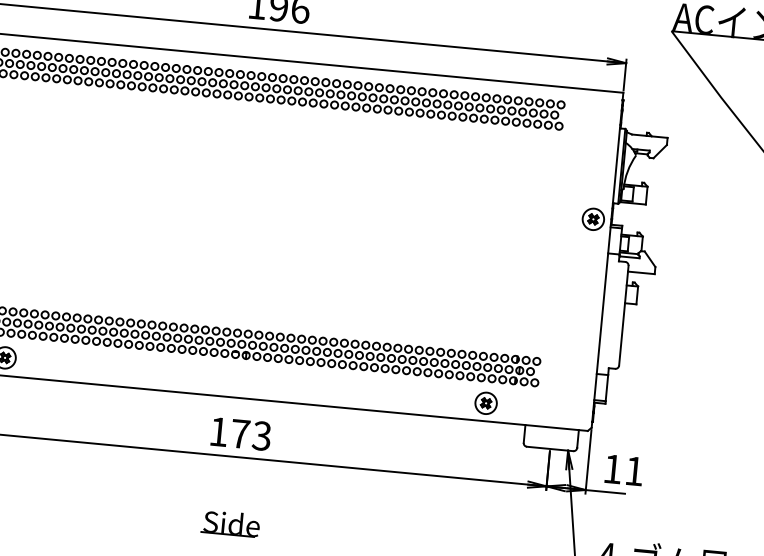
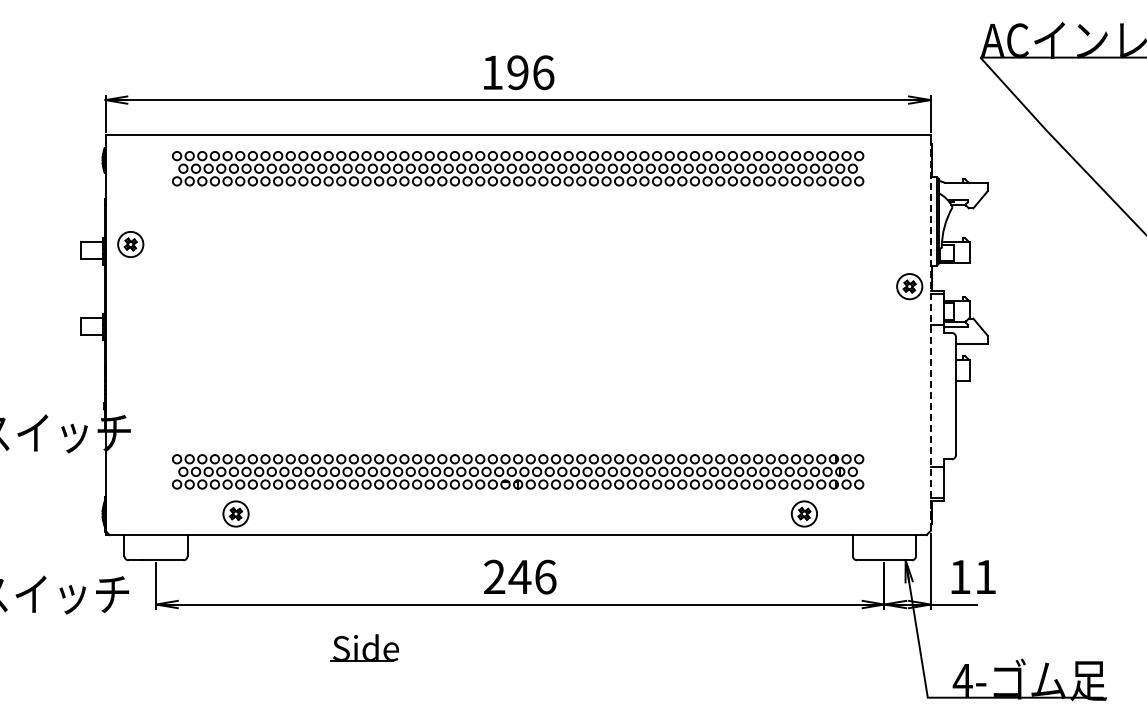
line: (606, 264) -> (930, 337), solid -> dashed
text: (240, 433) -> (520, 576), 173 -> 246
part: (230, 523) -> (364, 647), moved

